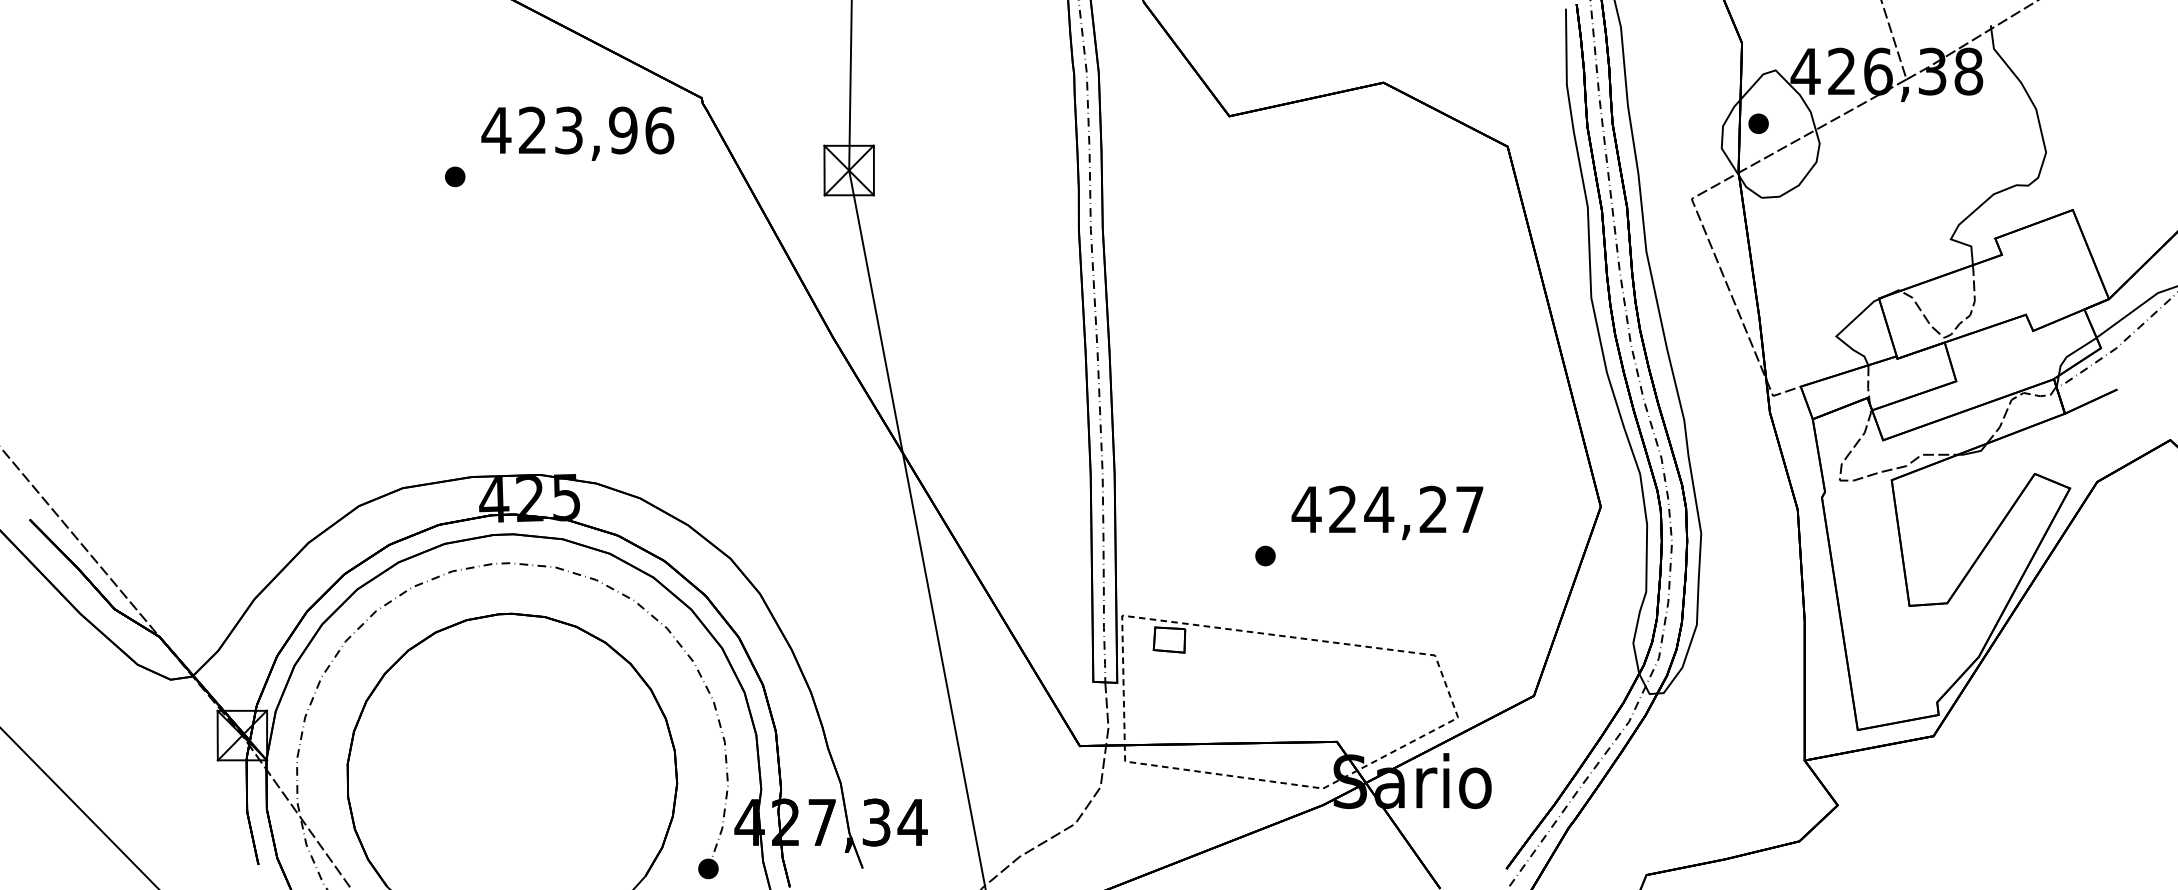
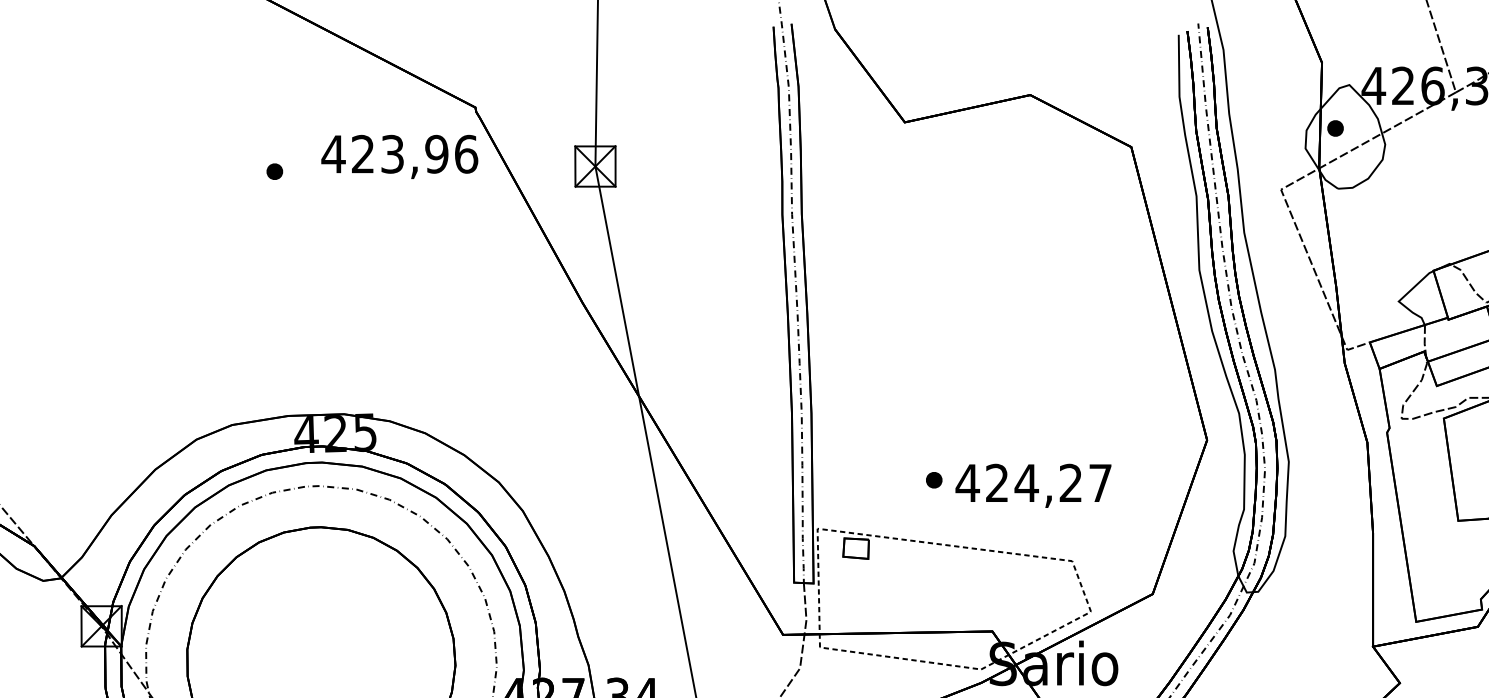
text: (577, 133) -> (399, 156), moved
text: (1387, 512) -> (1033, 485), moved

